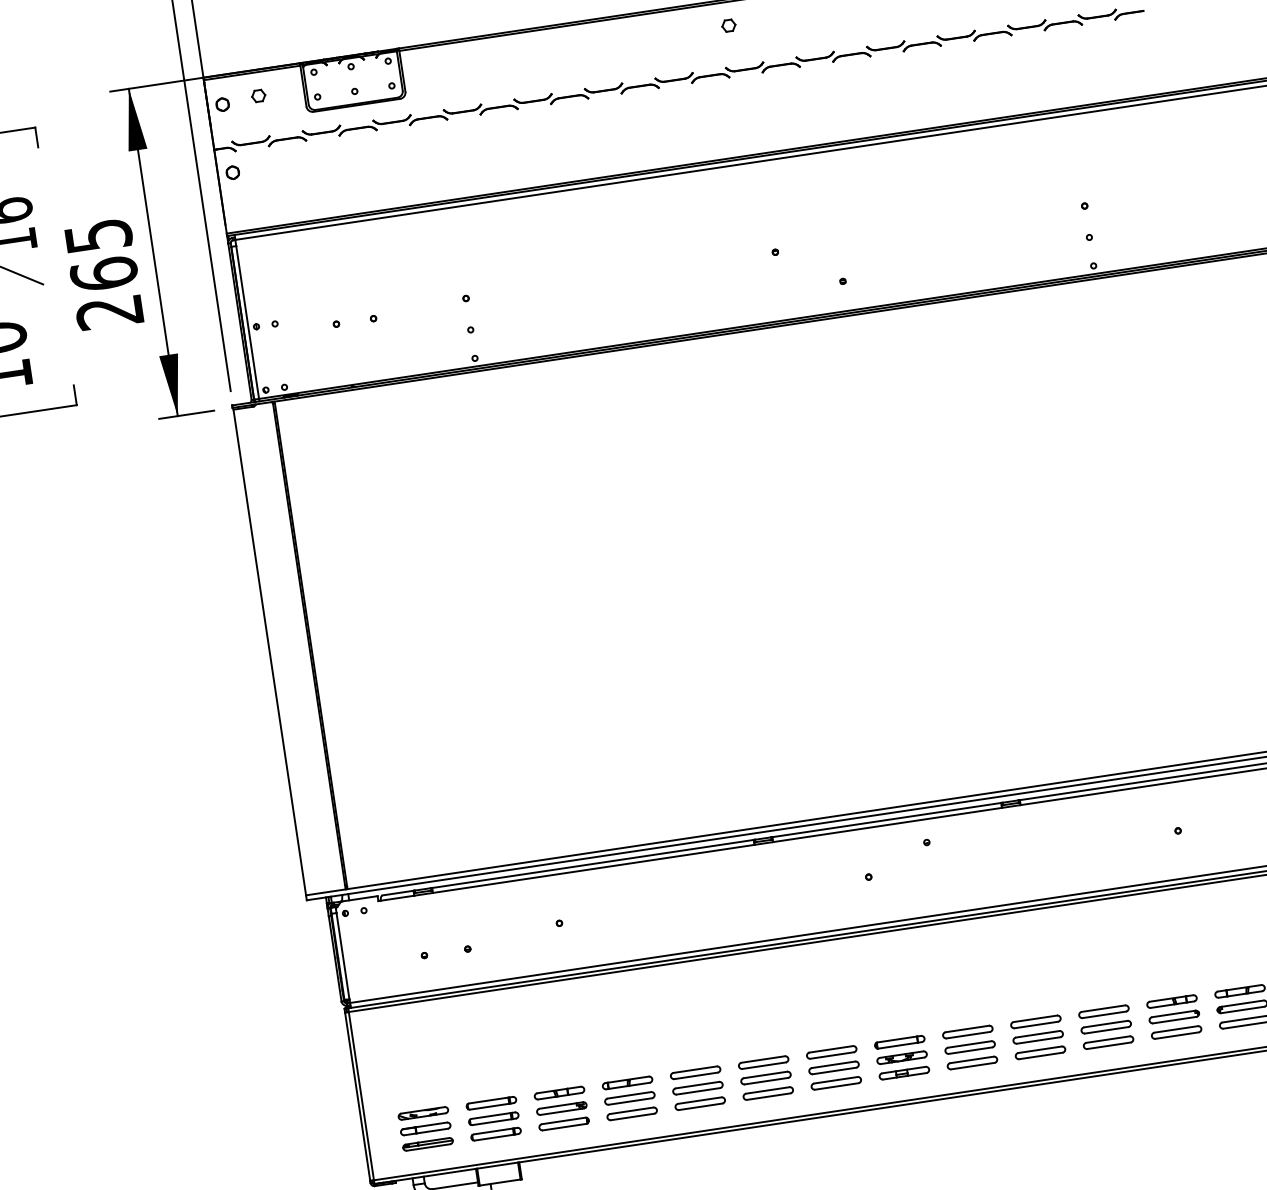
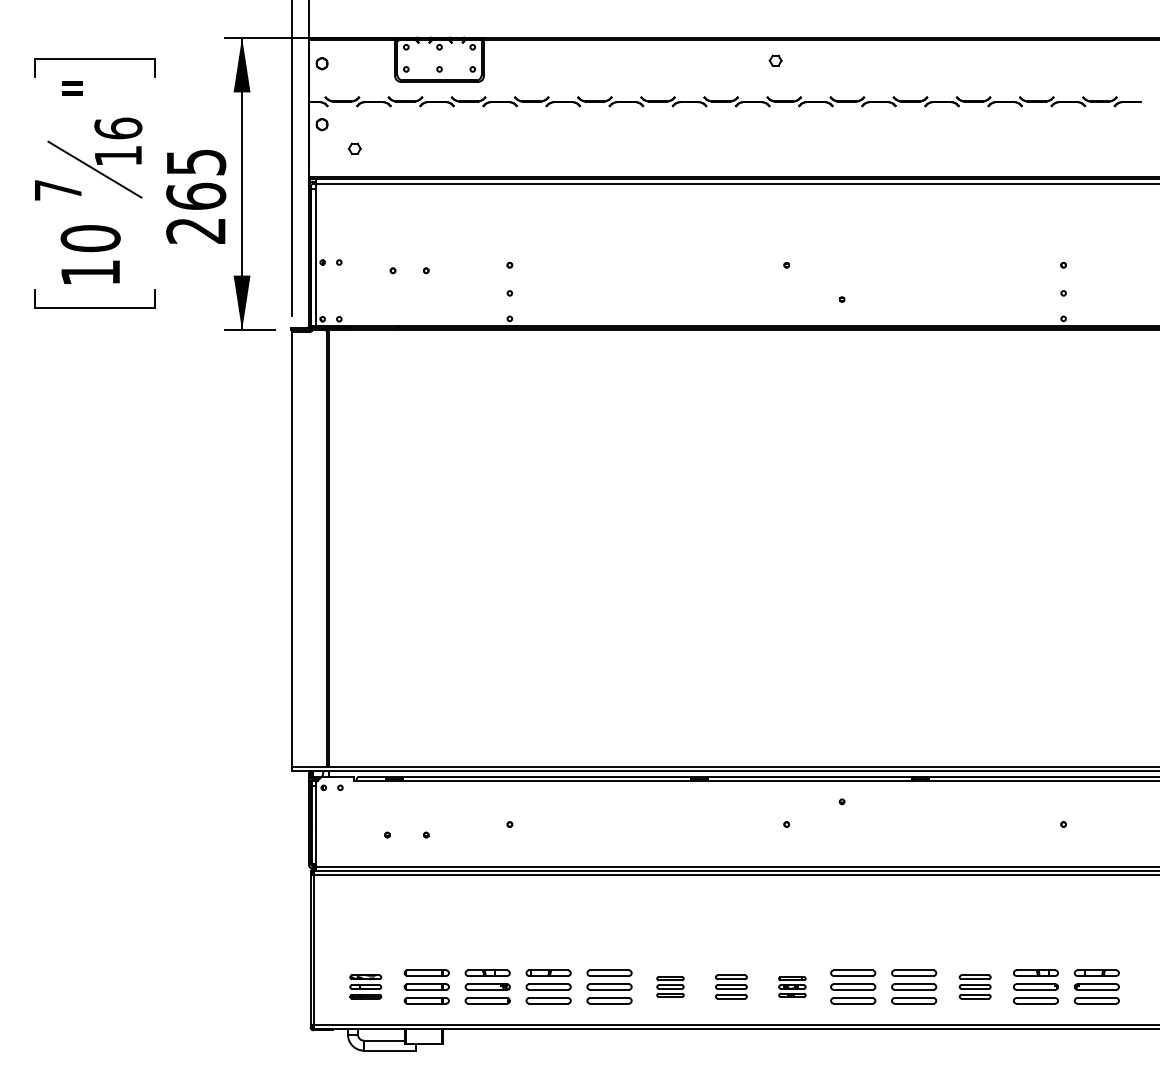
part: (258, 95) -> (354, 148), moved
part: (1106, 1026) -> (975, 986), size x0.7
part: (902, 1057) -> (792, 986), size x0.6
part: (834, 1067) -> (731, 986), size x0.7
part: (765, 1077) -> (670, 986), size x0.6
part: (425, 1128) -> (365, 986), size x0.7

